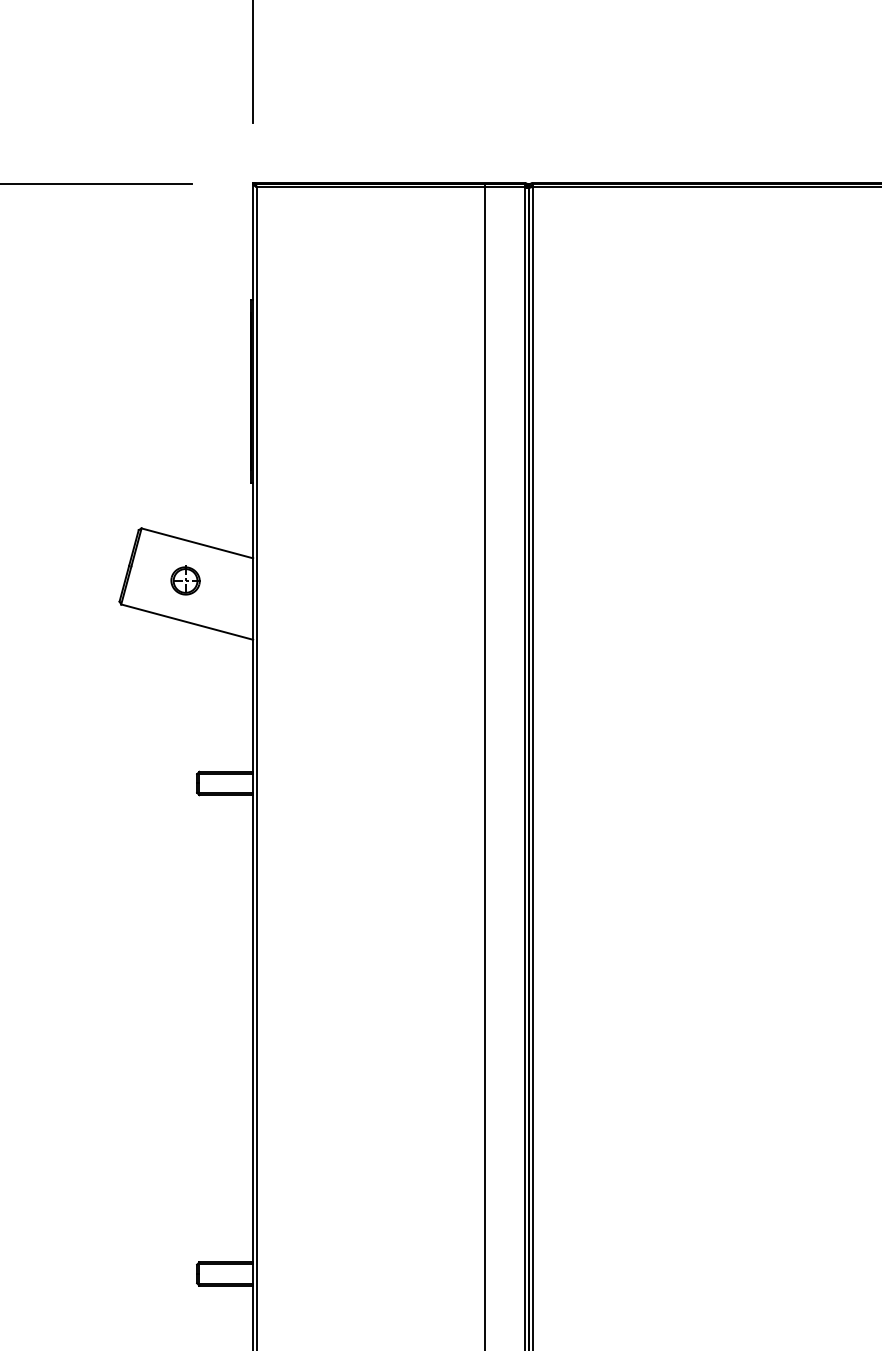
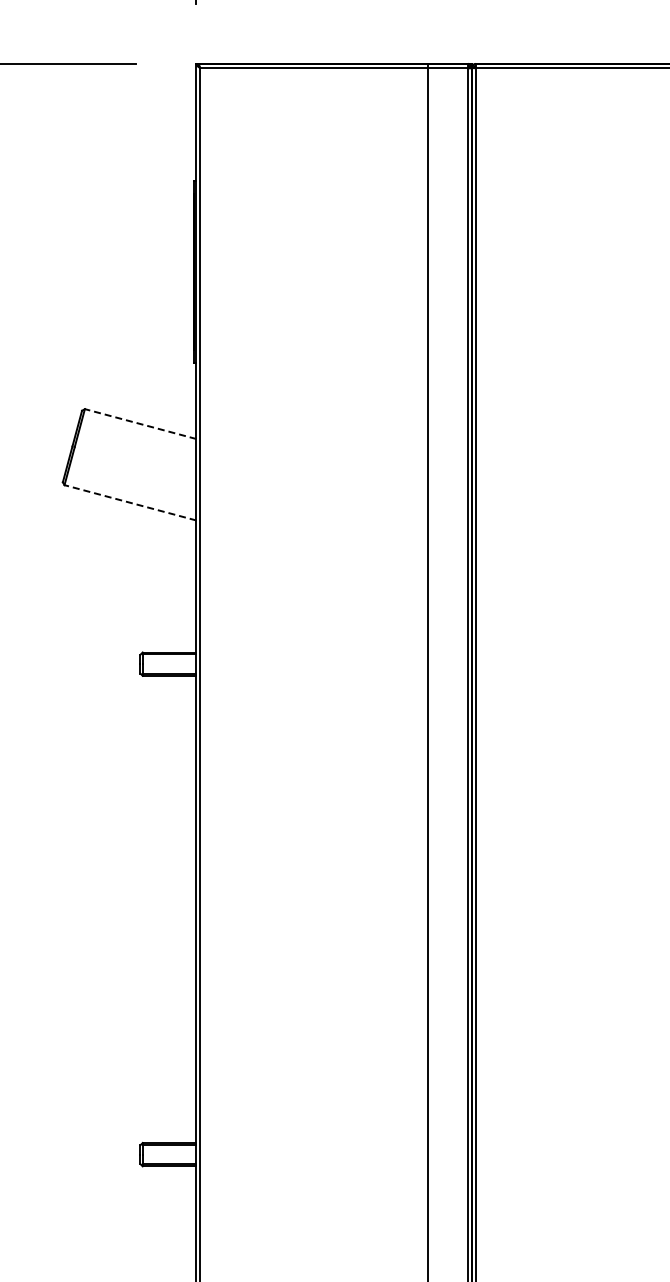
line: (197, 543) -> (140, 424), solid -> dashed
part: (185, 580) -> (128, 461), removed
line: (186, 622) -> (129, 503), solid -> dashed

